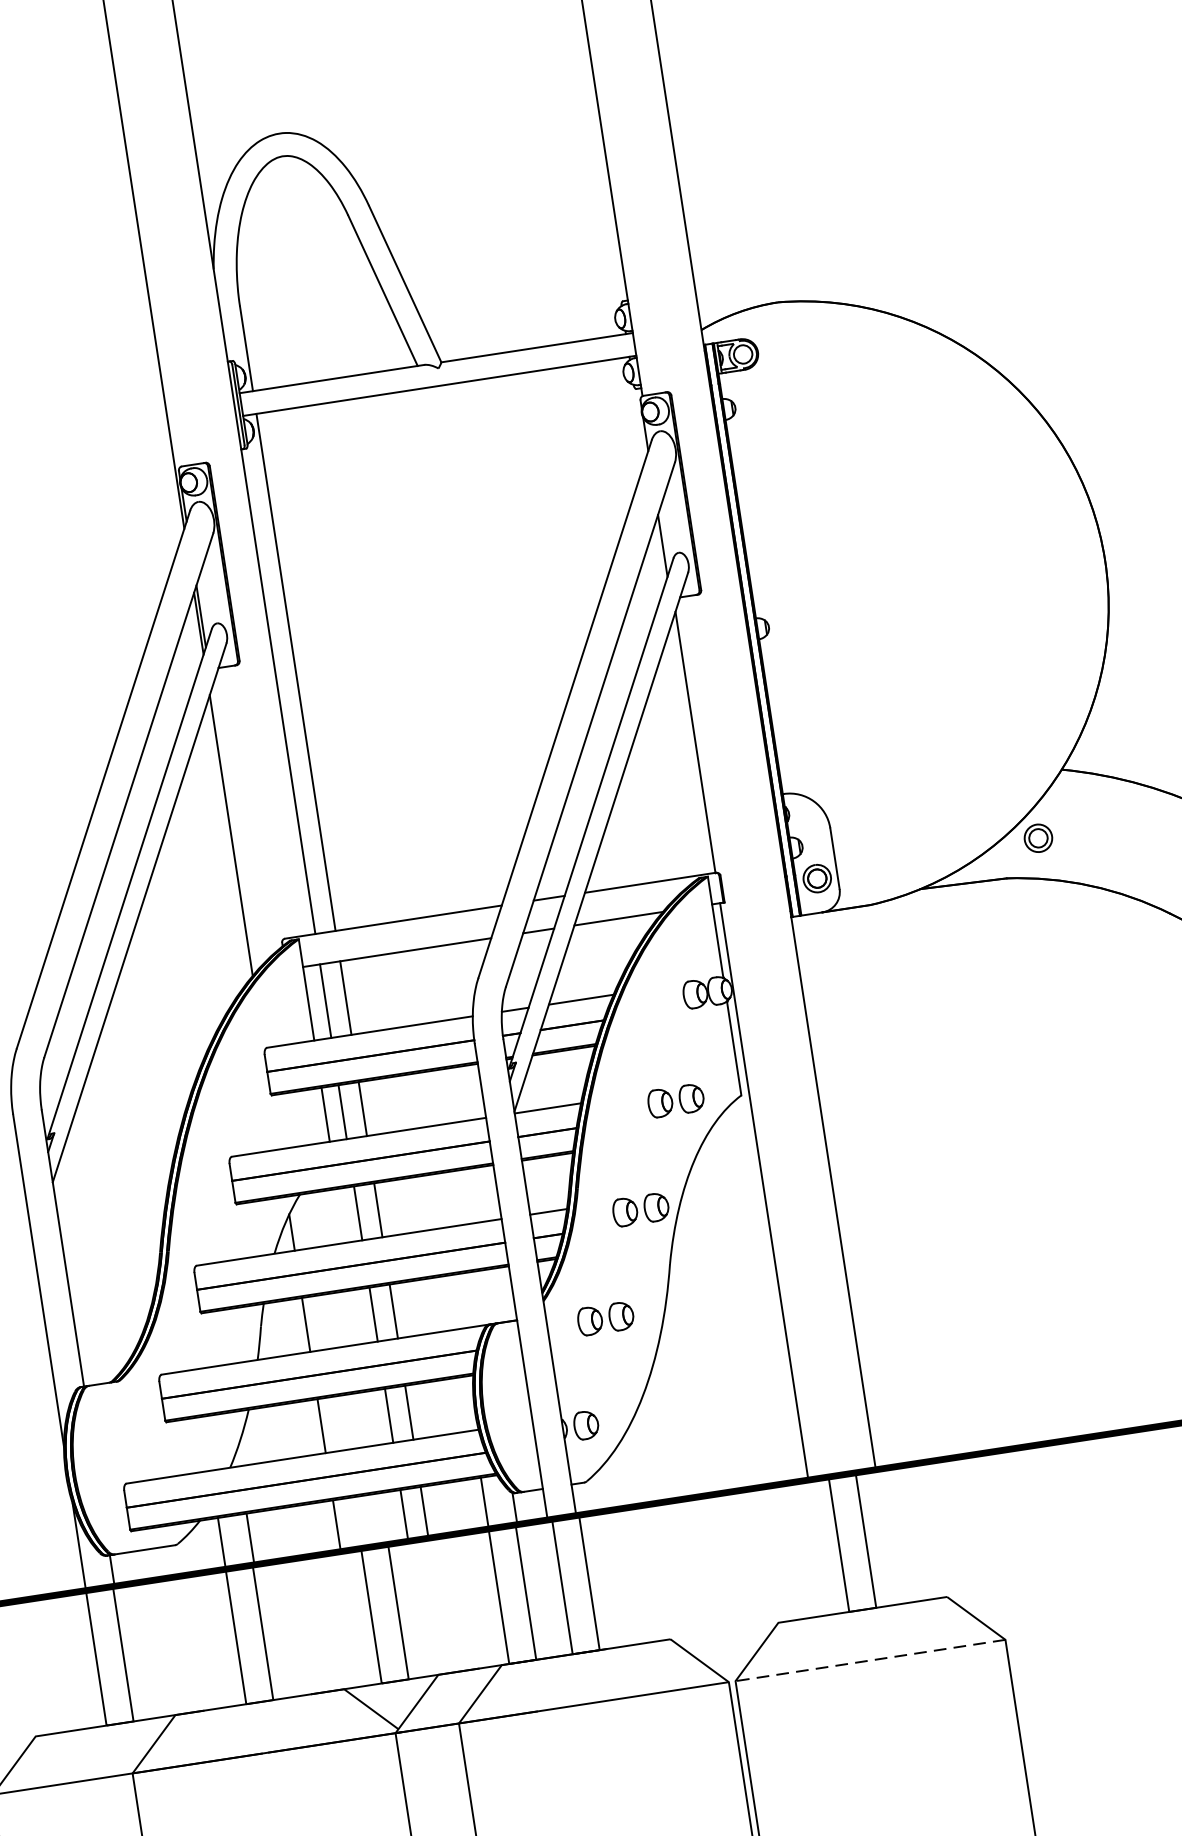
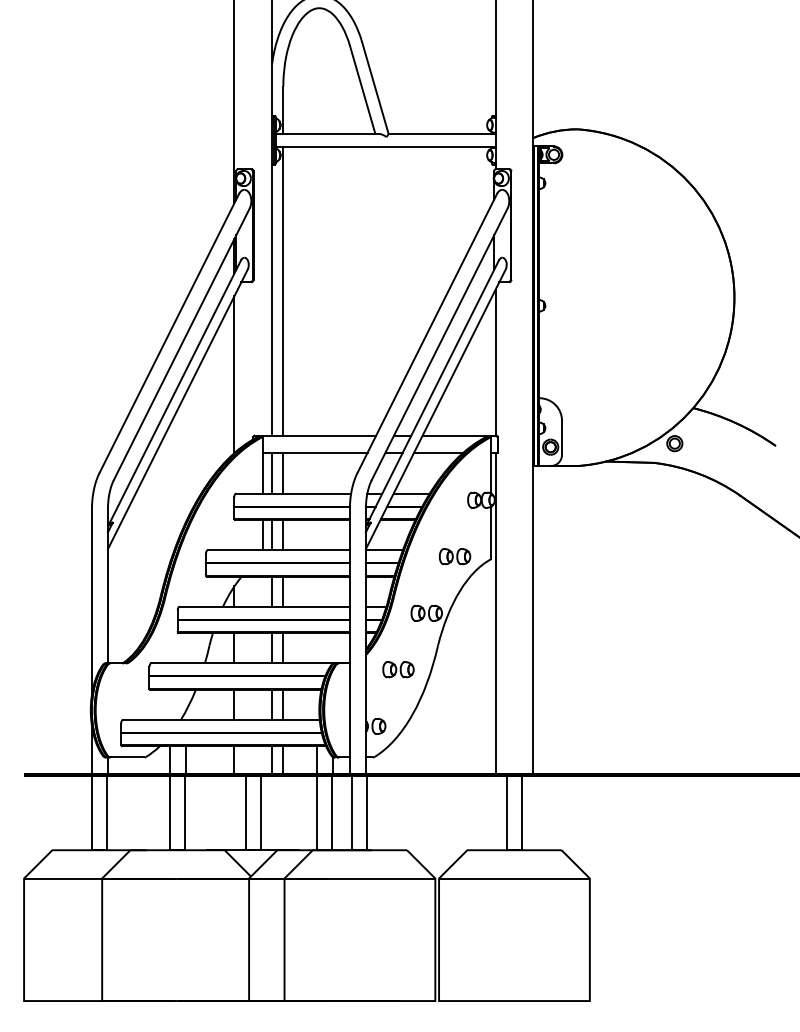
line: (868, 1660) -> (513, 878), dashed -> solid

